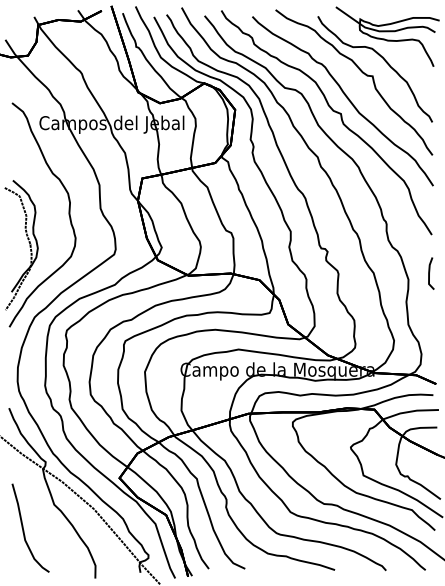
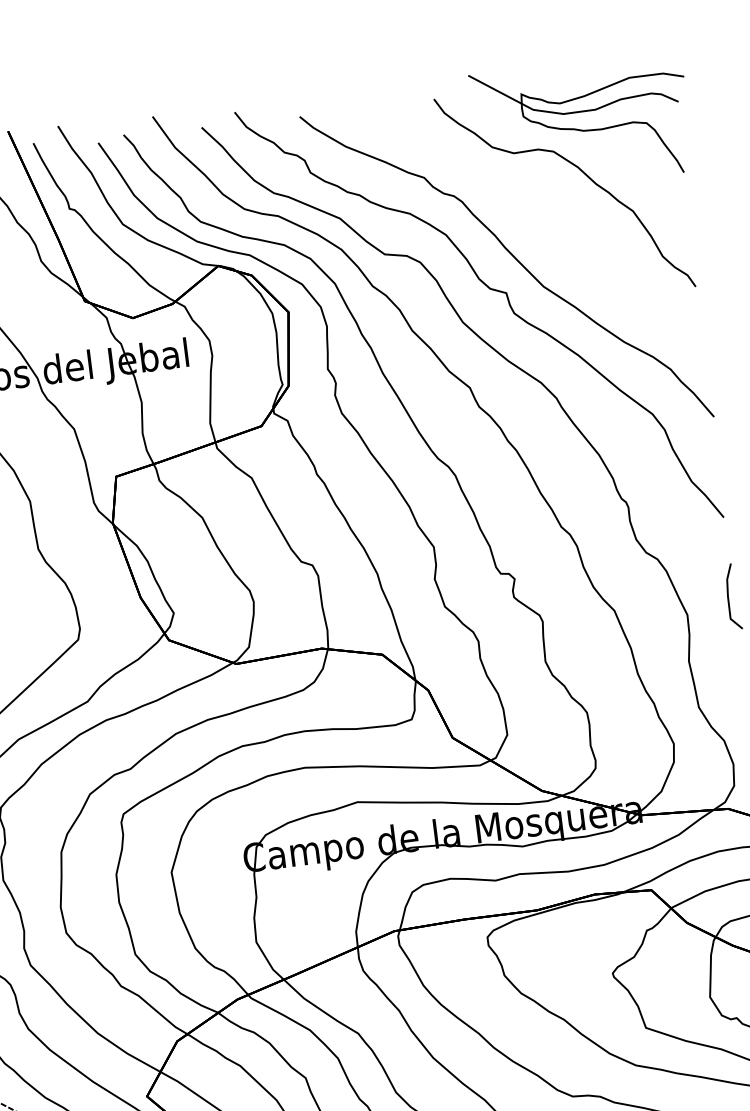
curve: (362, 73) -> (539, 204), removed

